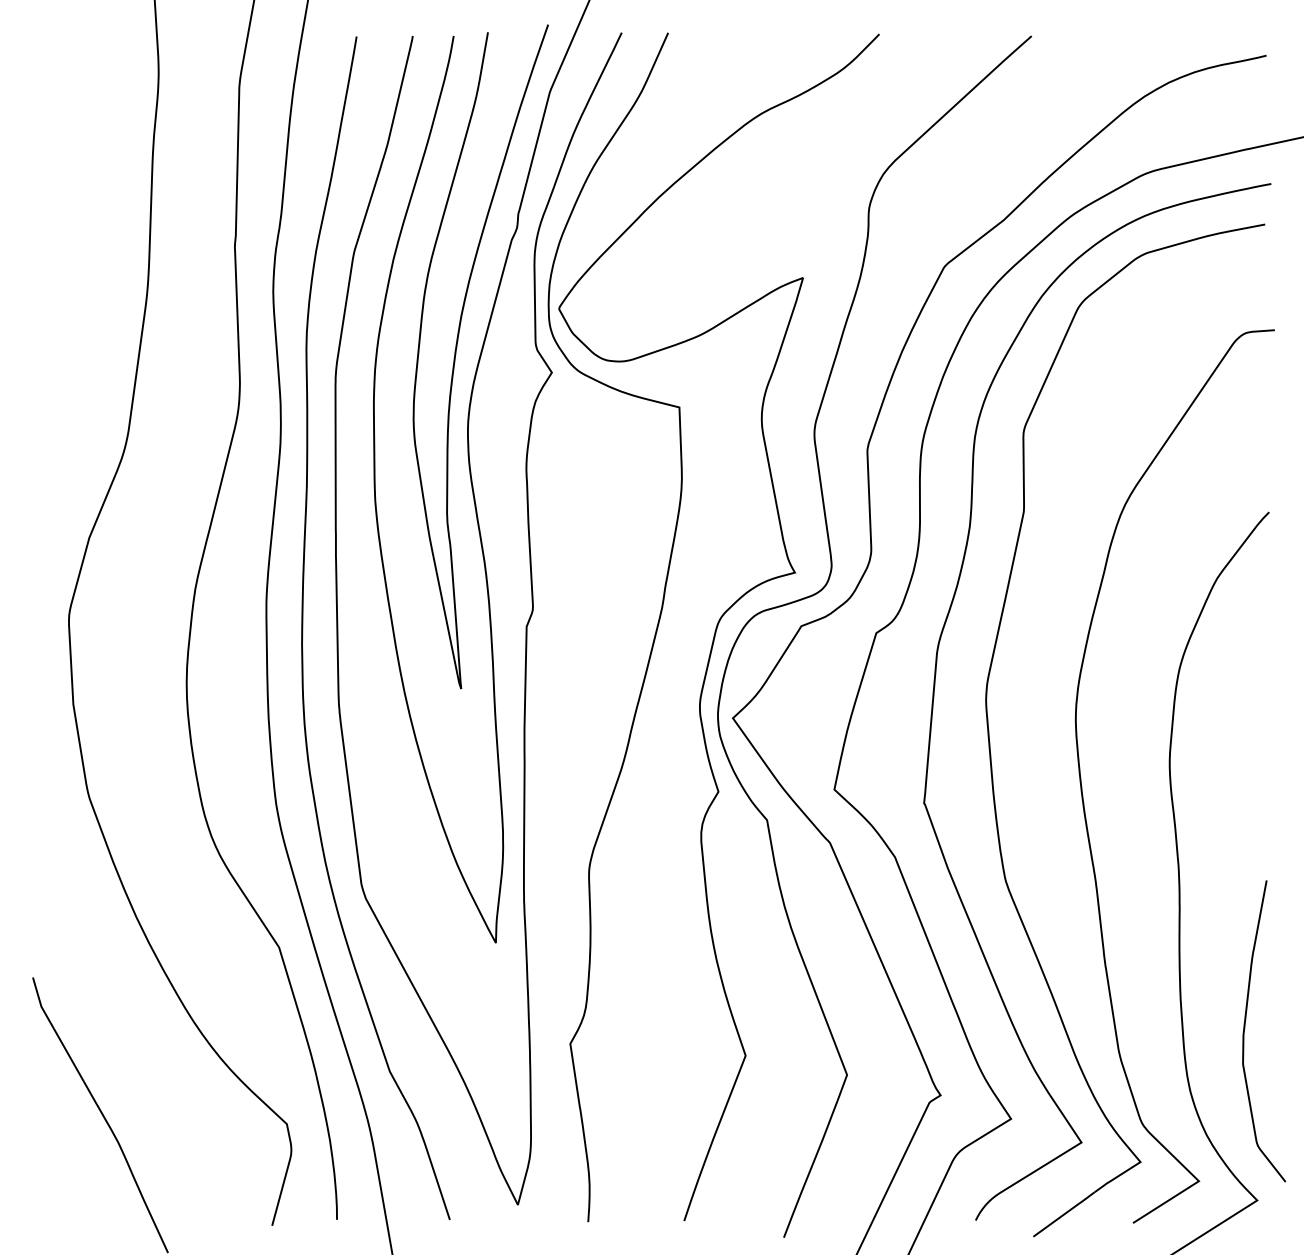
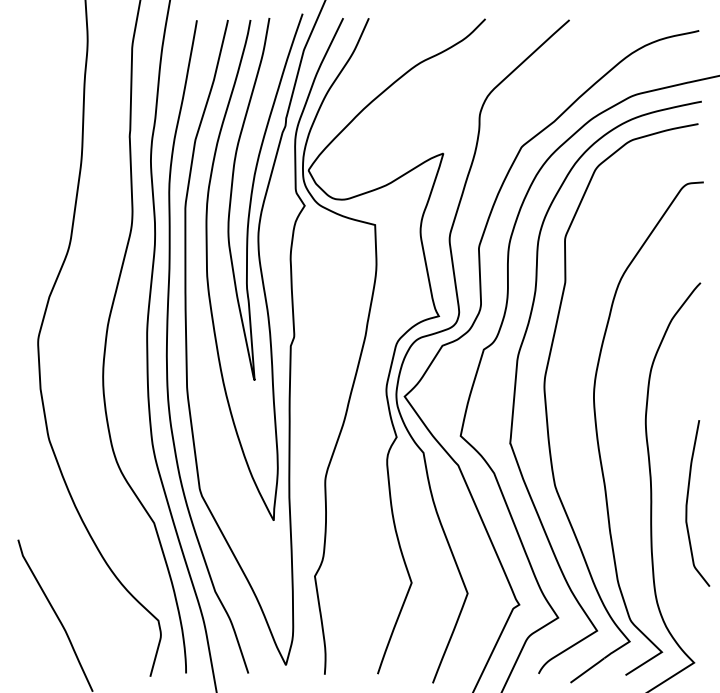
curve: (1247, 1024) -> (688, 499), moved

